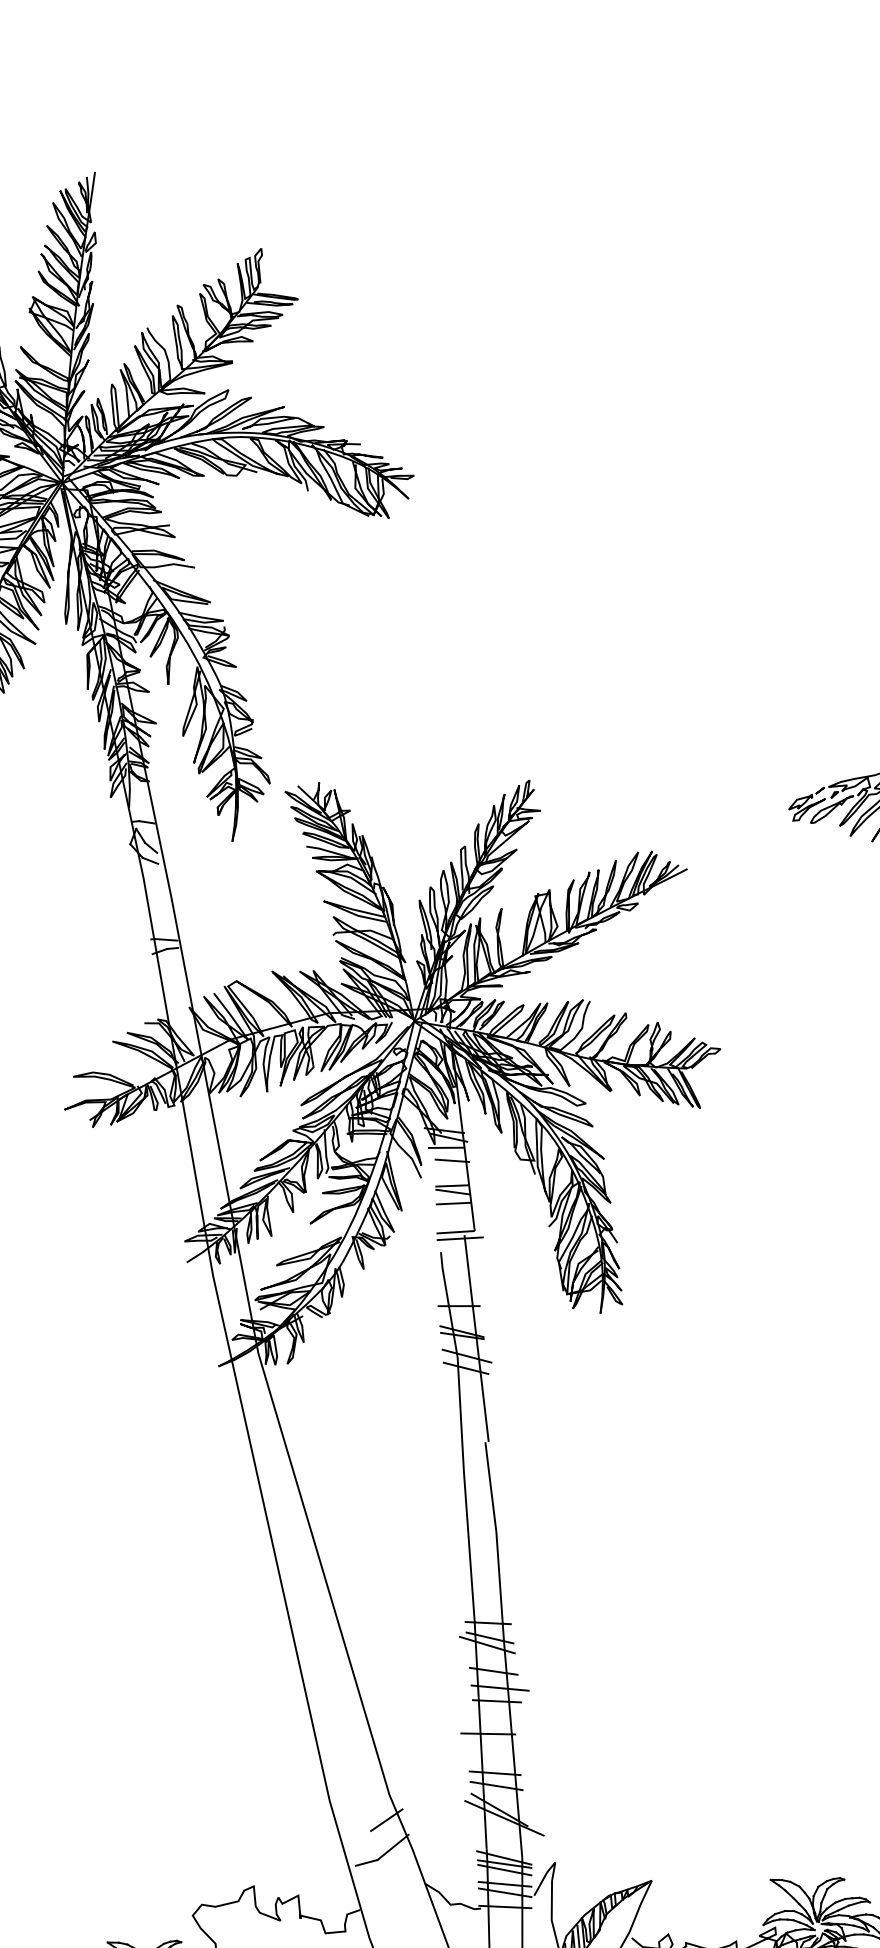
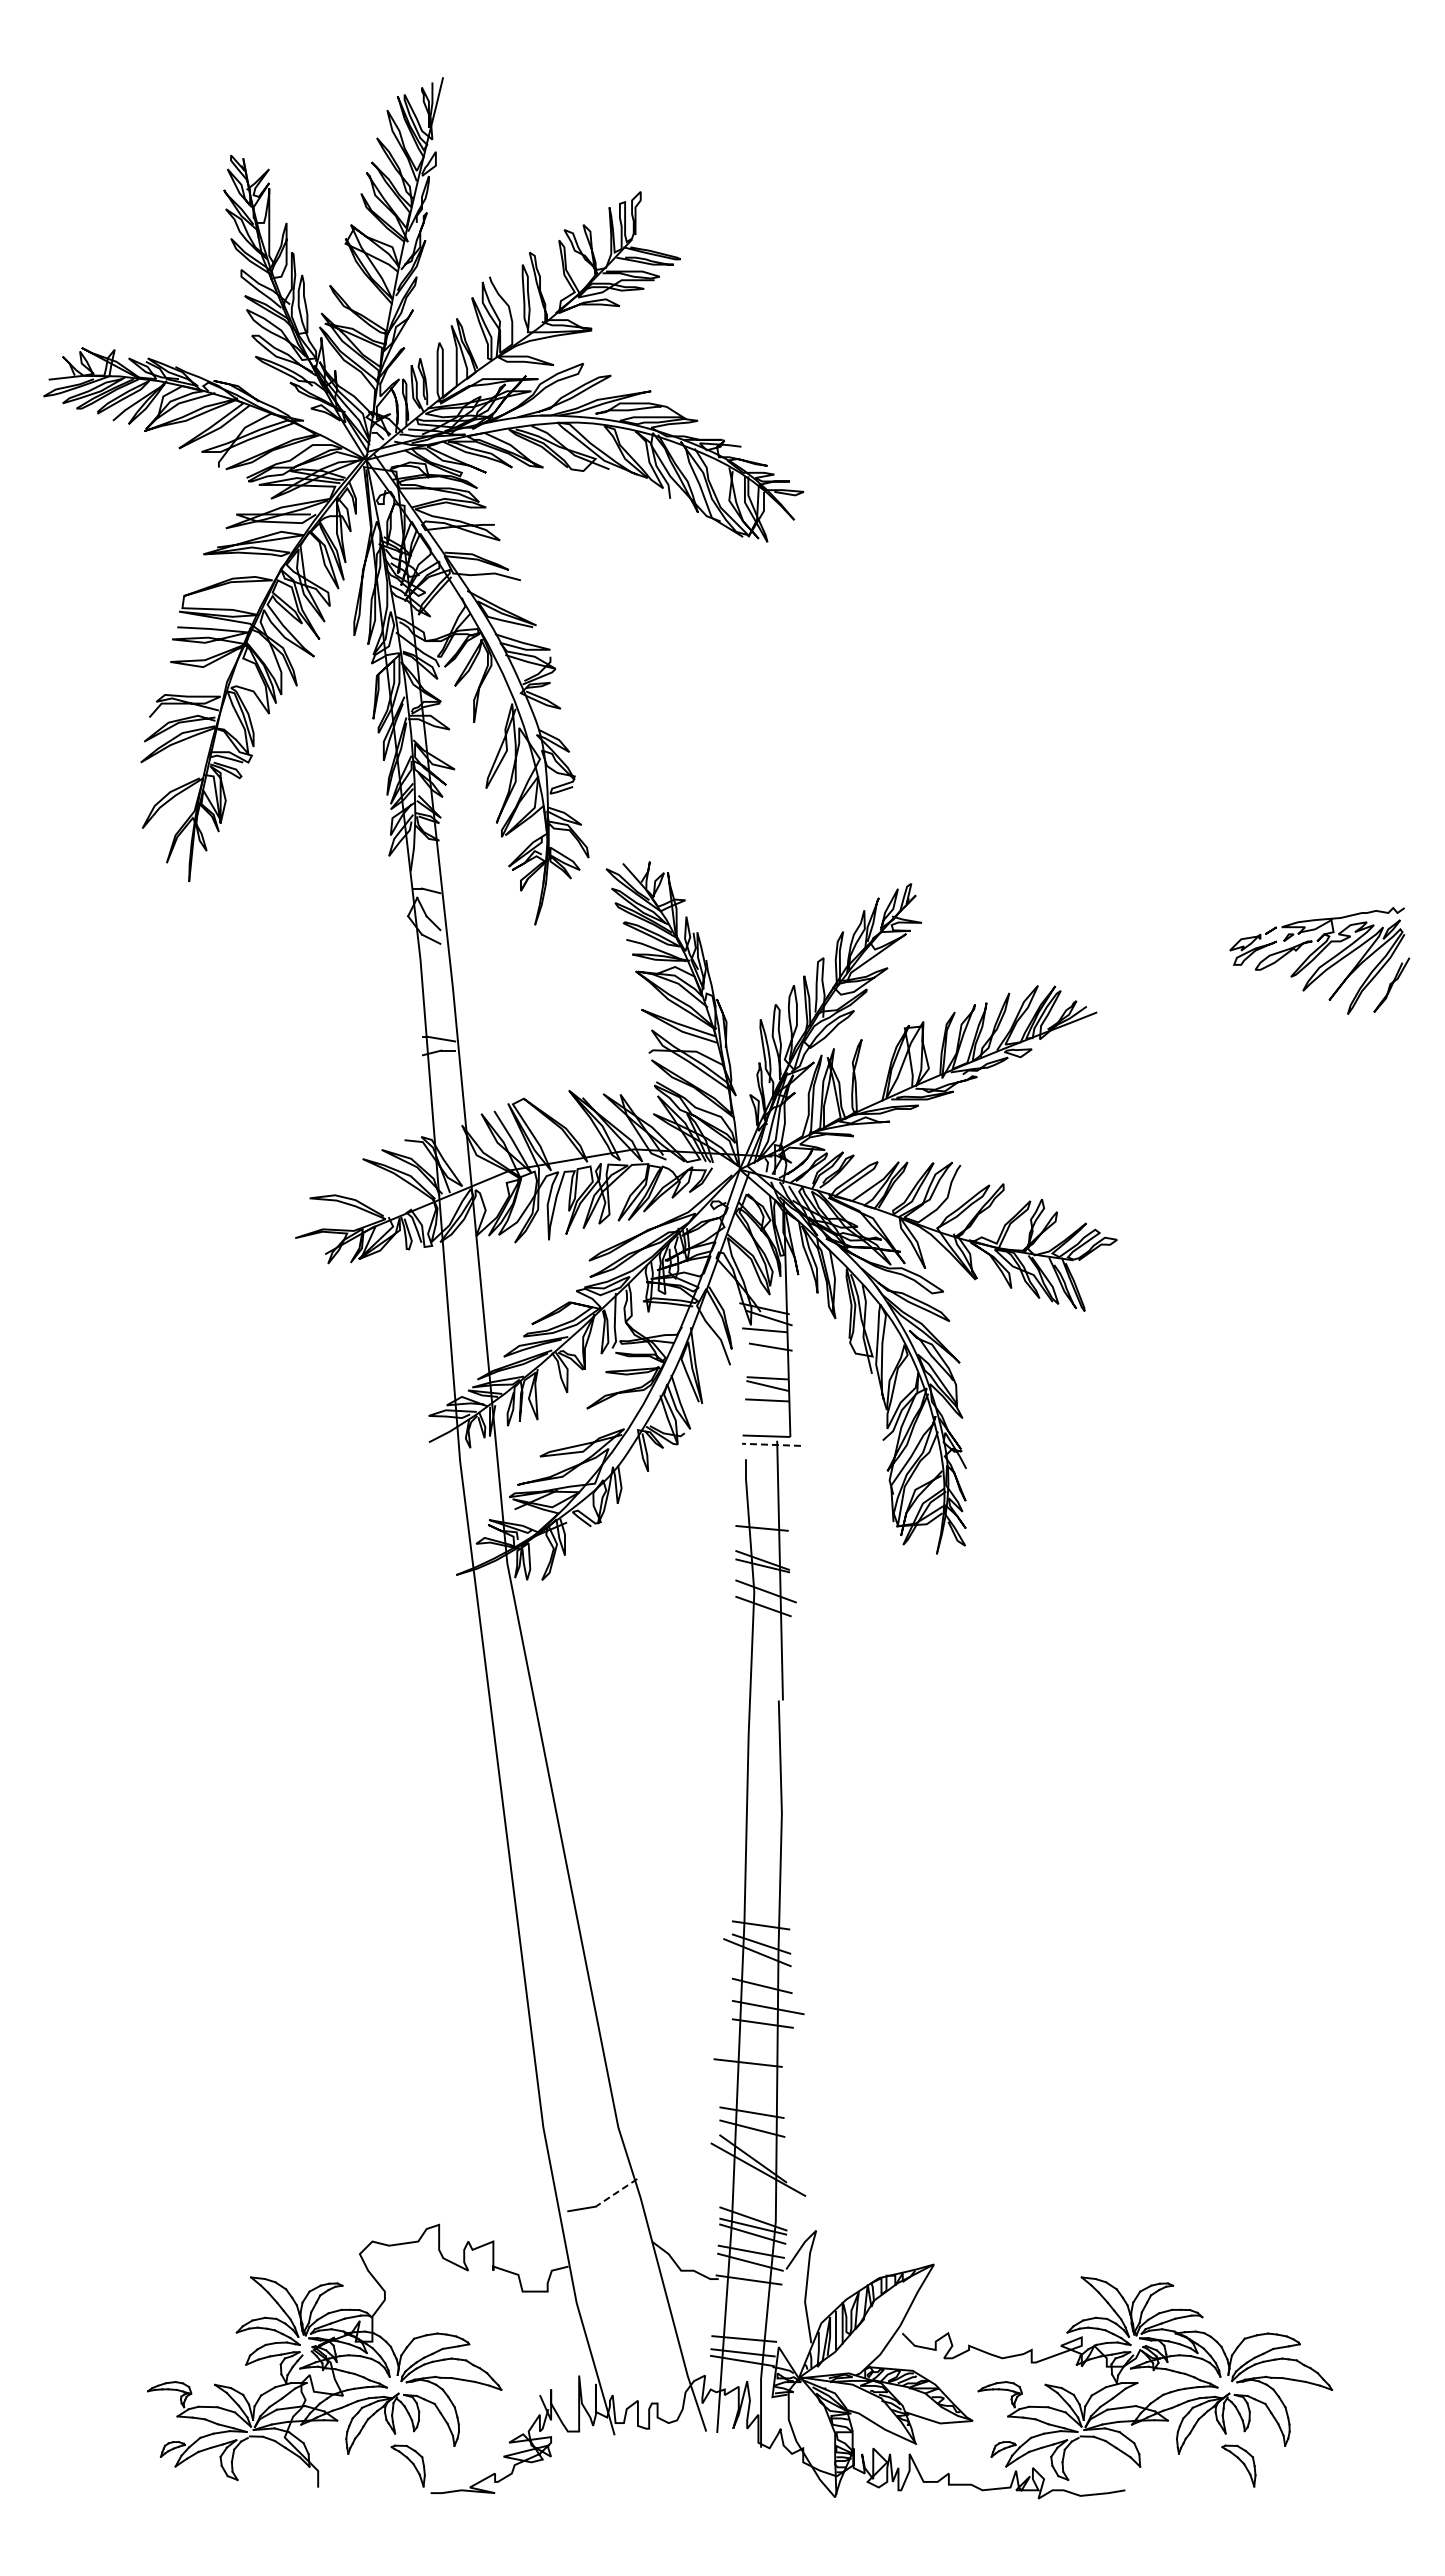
line: (460, 1238) -> (771, 1444), solid -> dashed
line: (386, 1819) -> (611, 2157), removed
line: (392, 1847) -> (616, 2192), solid -> dashed

